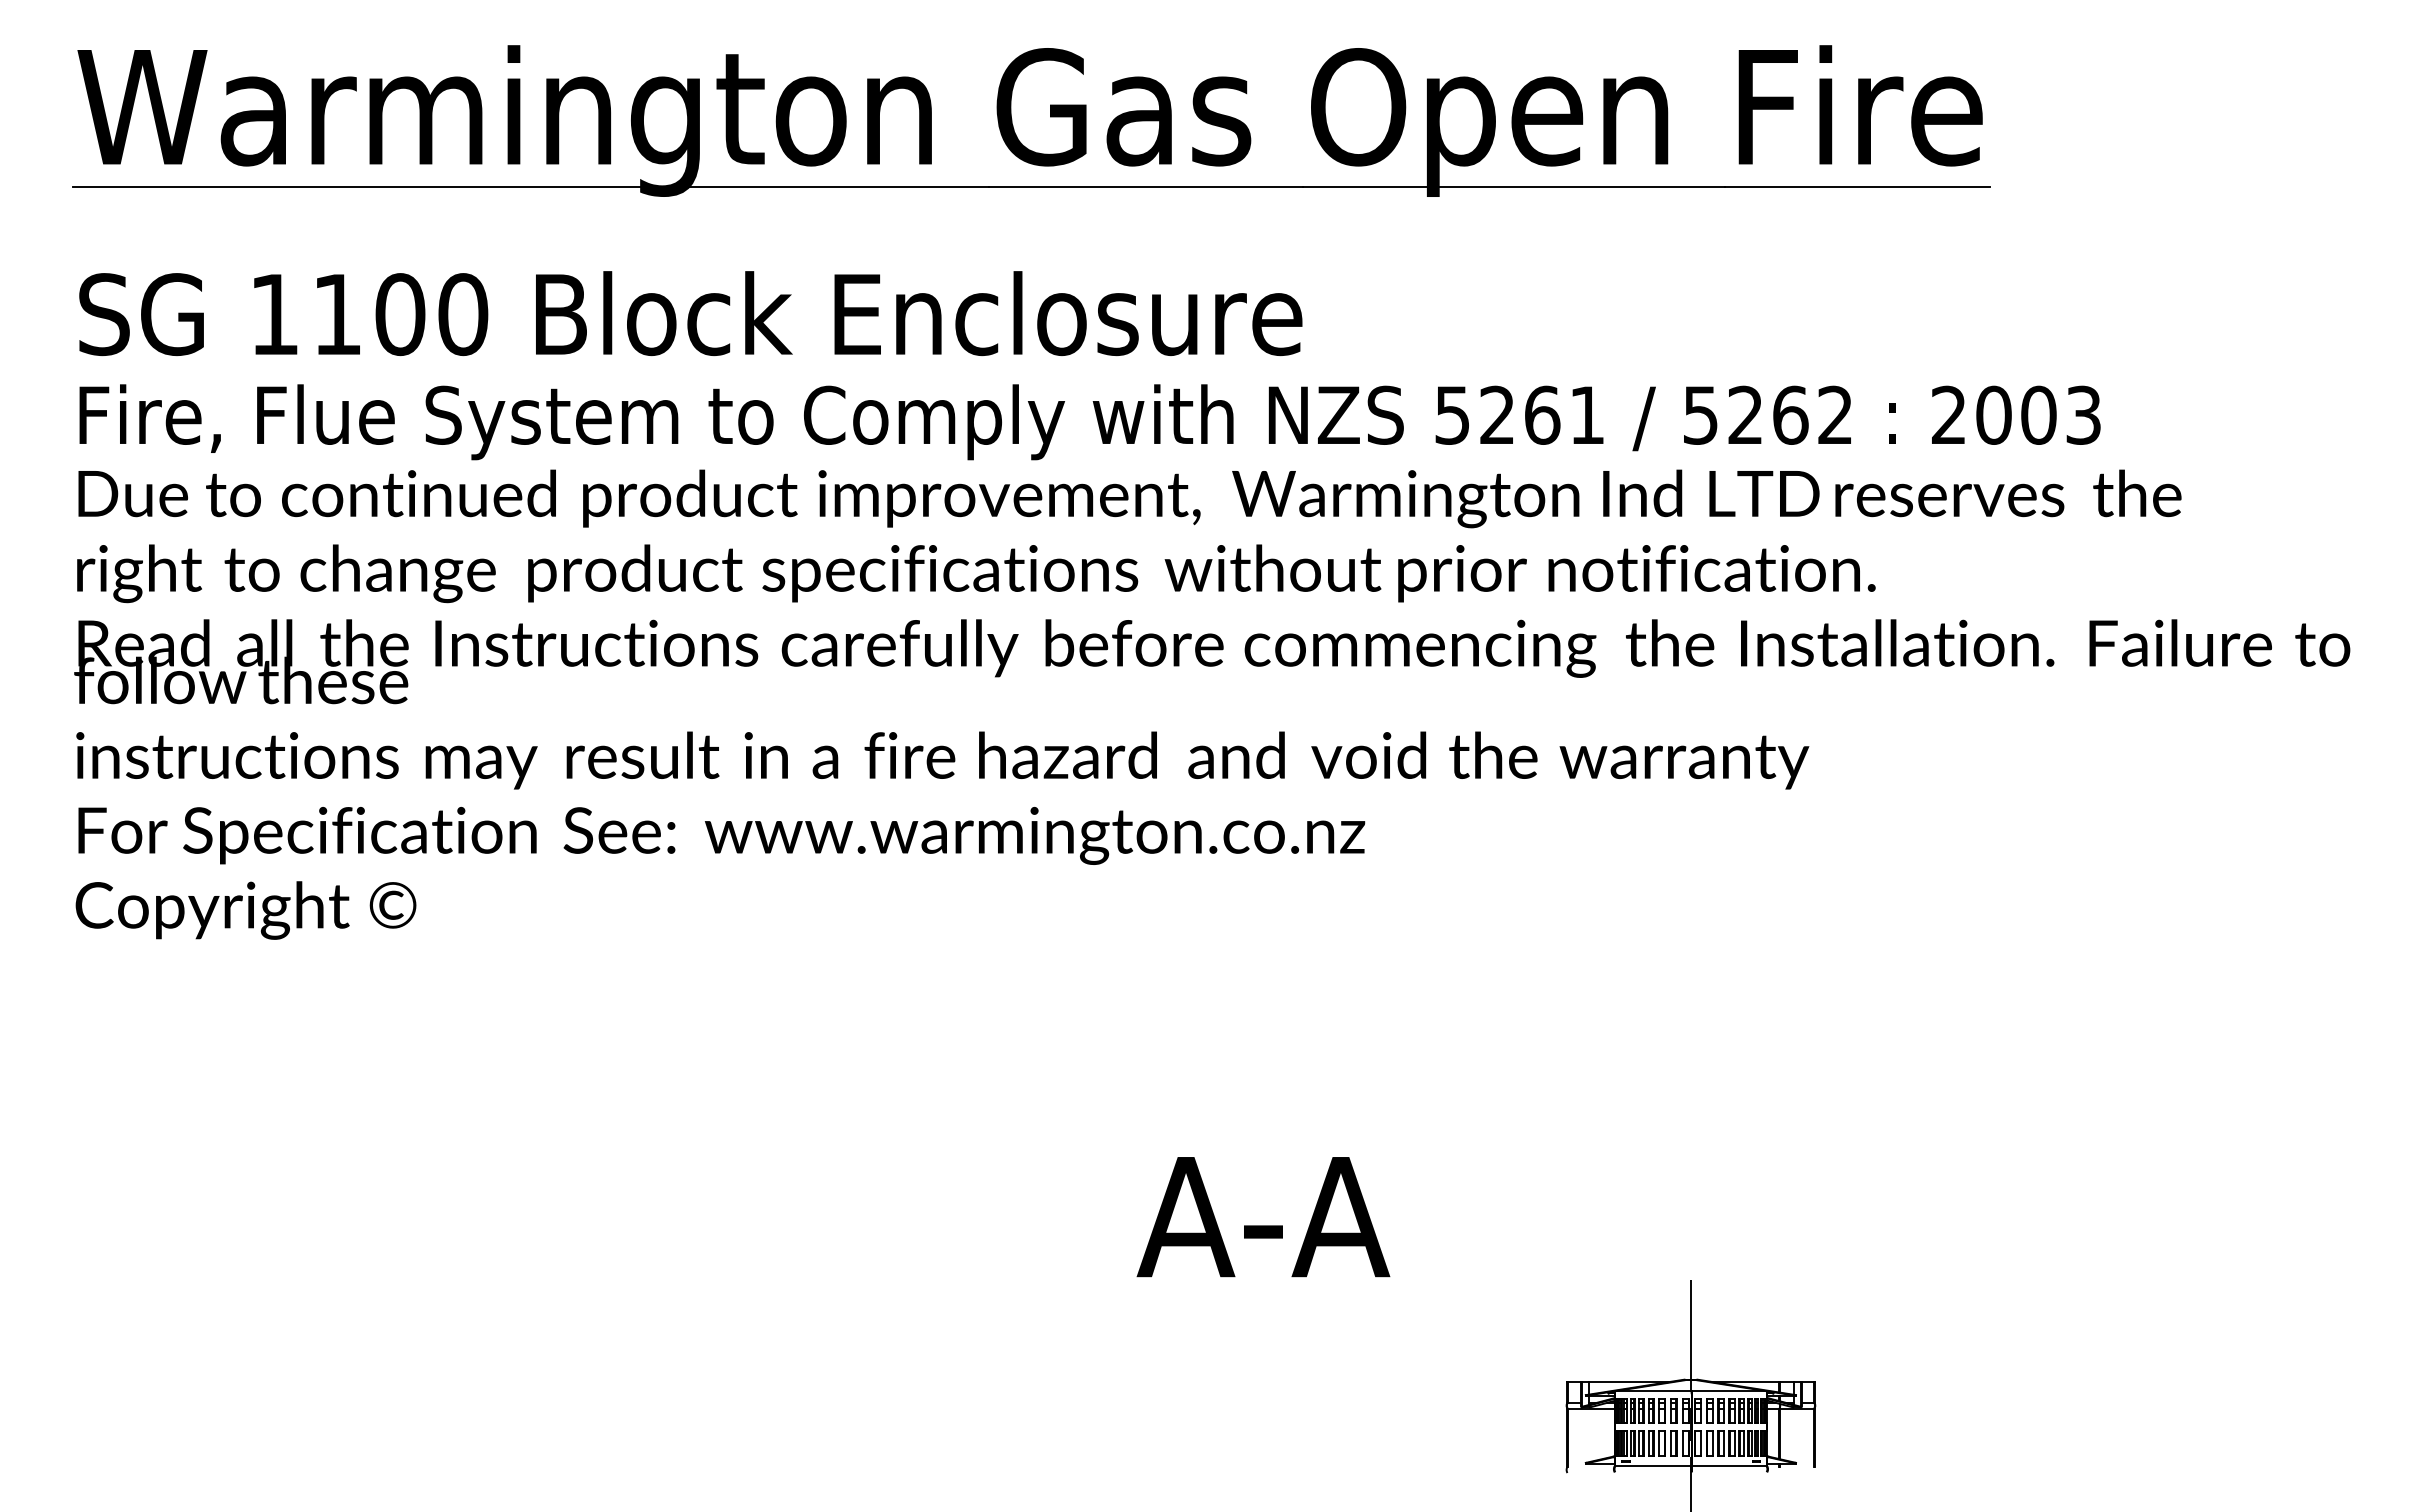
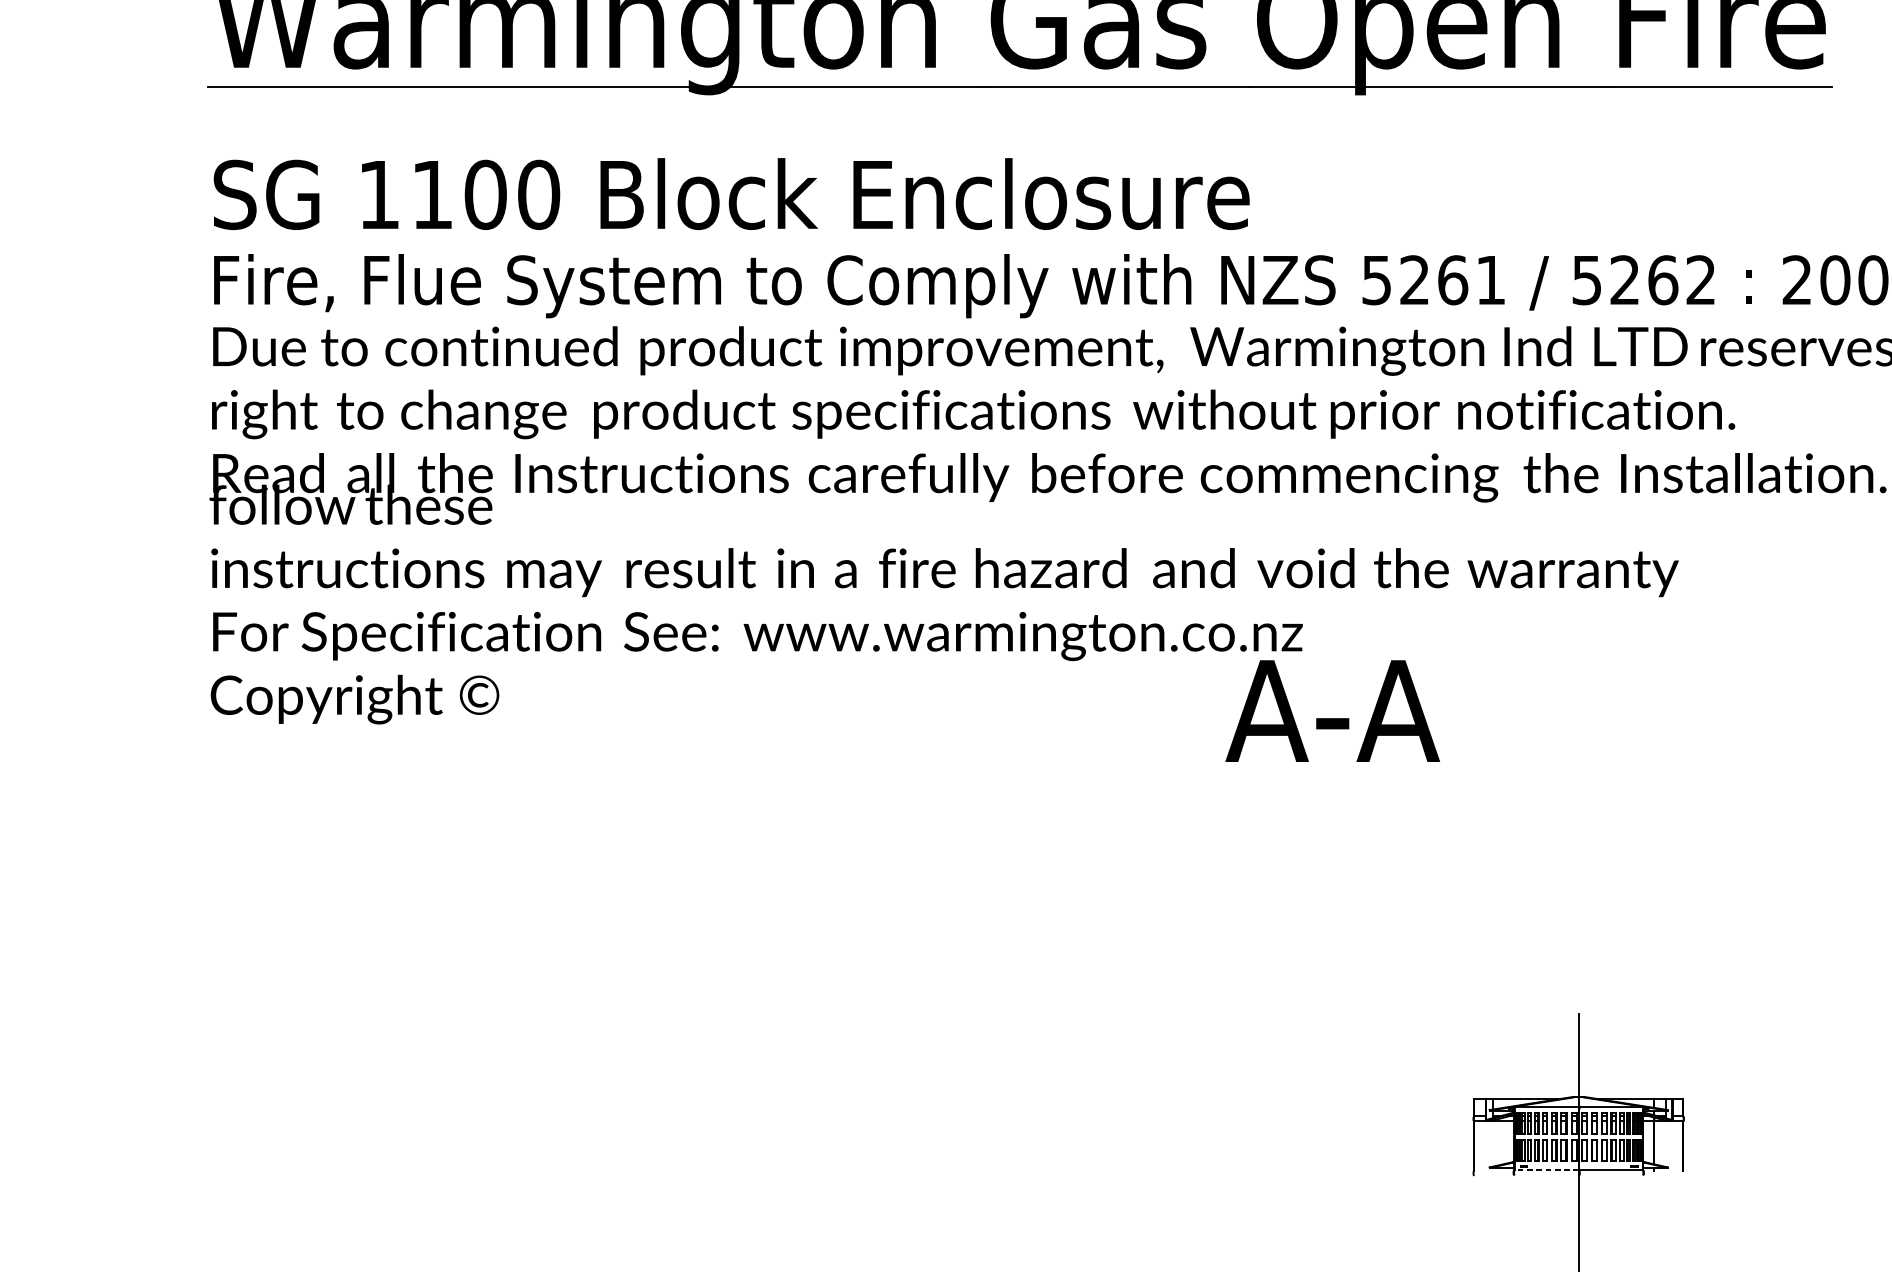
text: (1263, 1217) -> (1332, 711), moved
line: (1652, 1466) -> (1546, 1170), solid -> dashed

